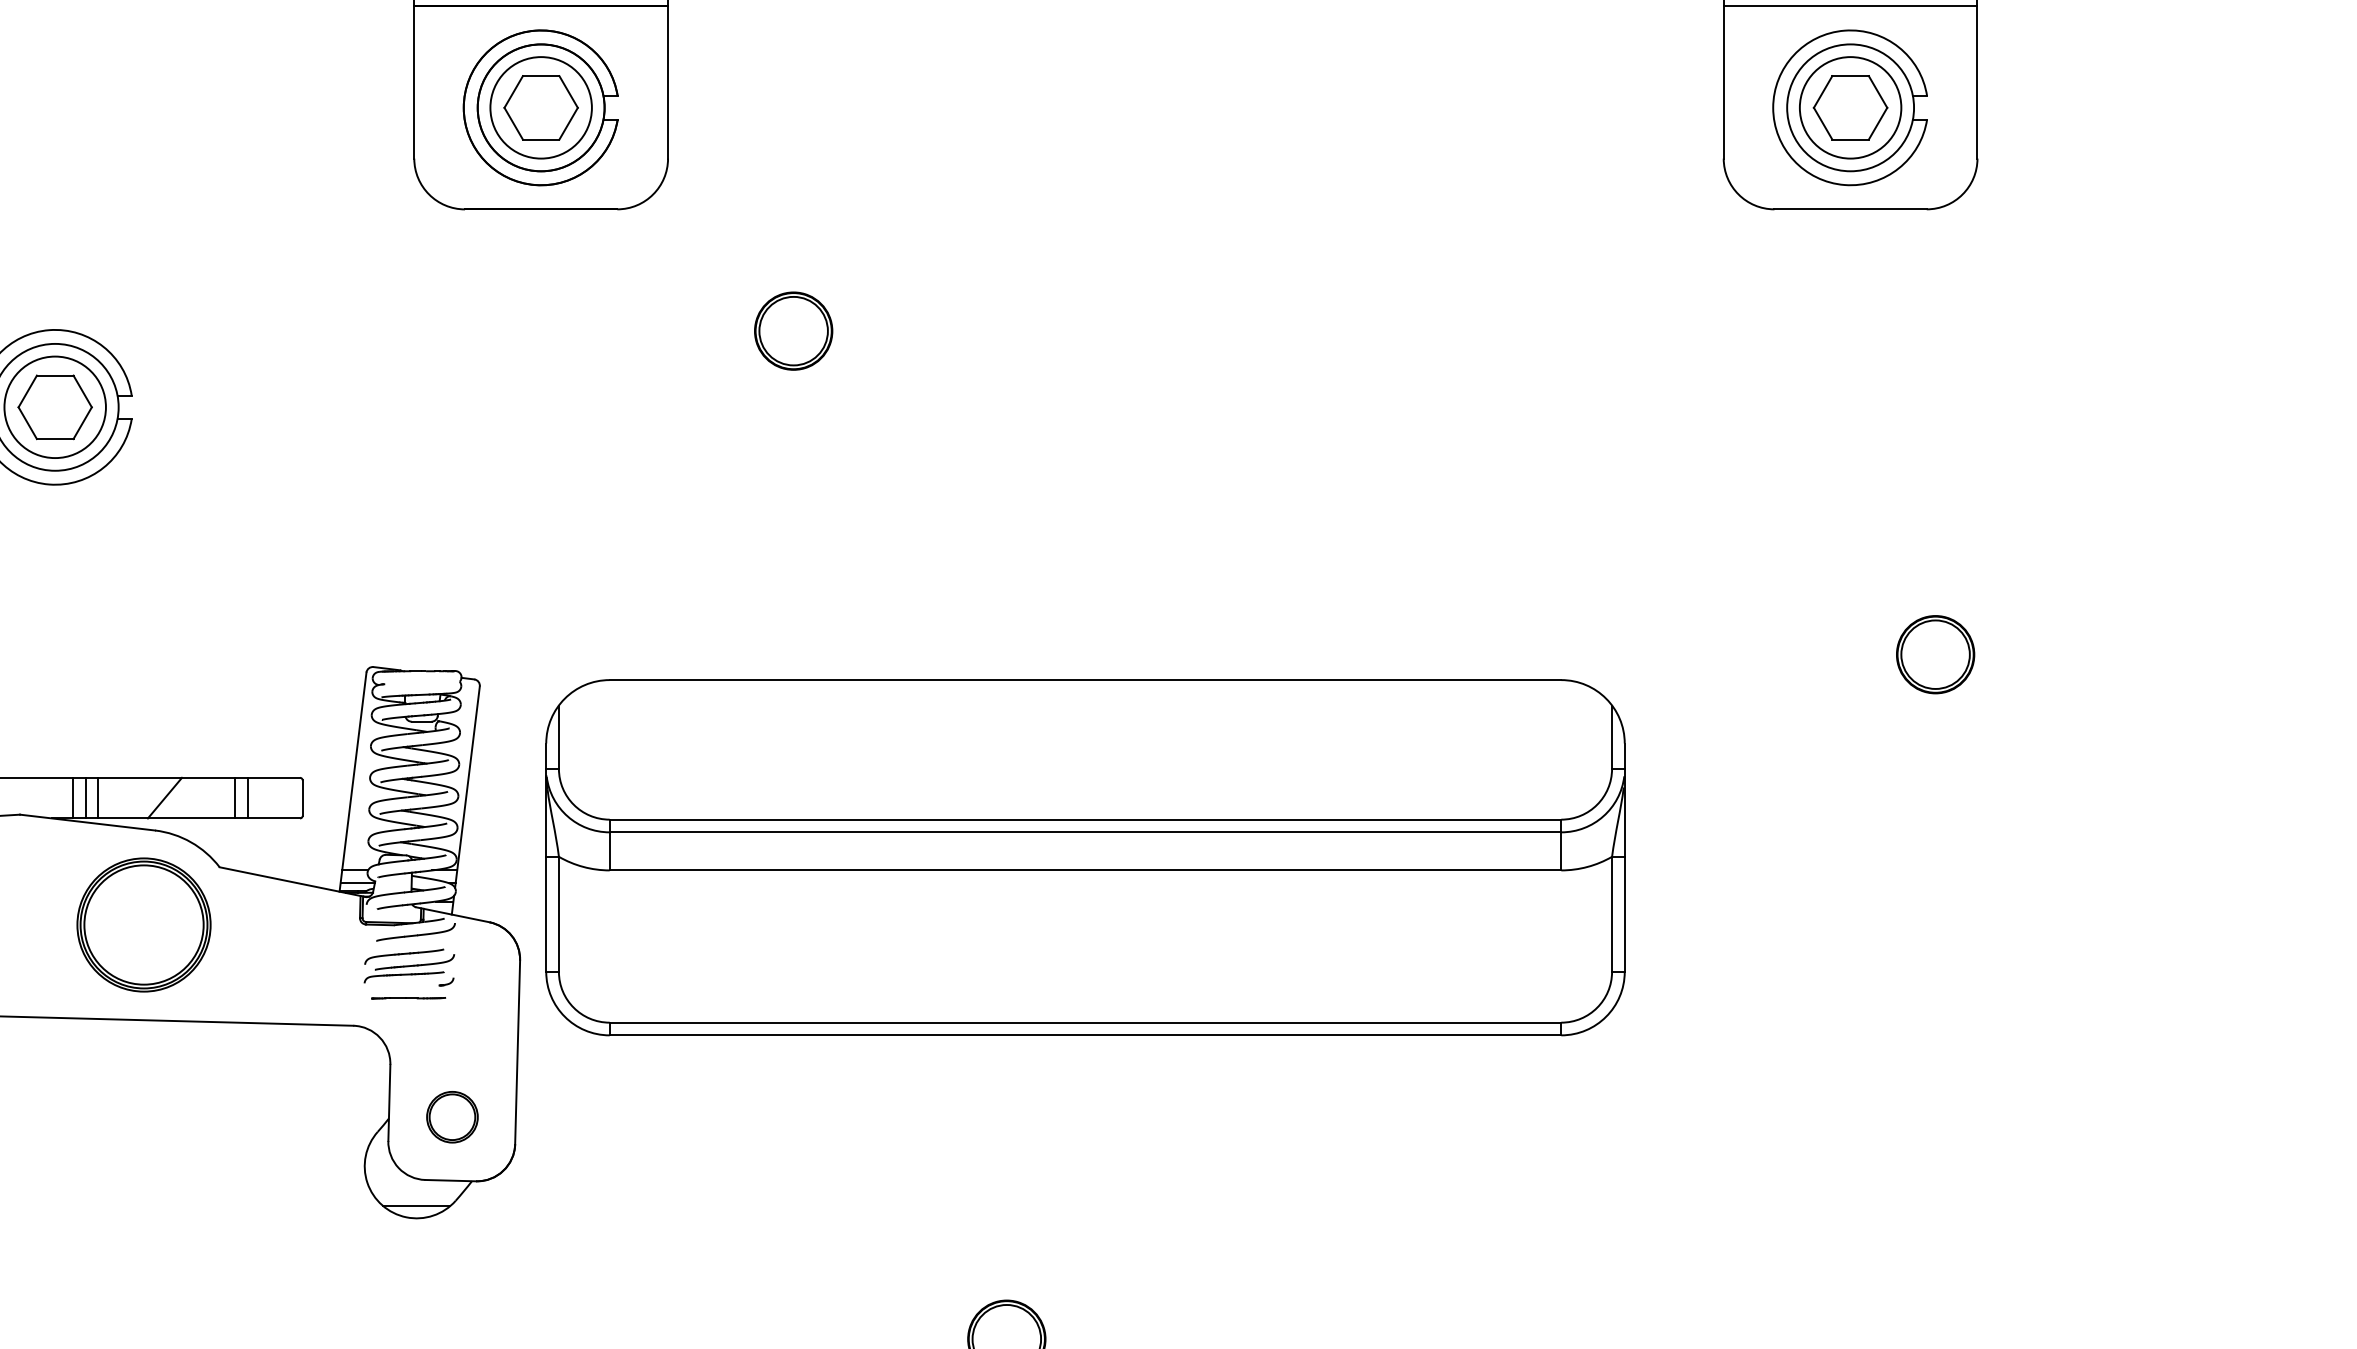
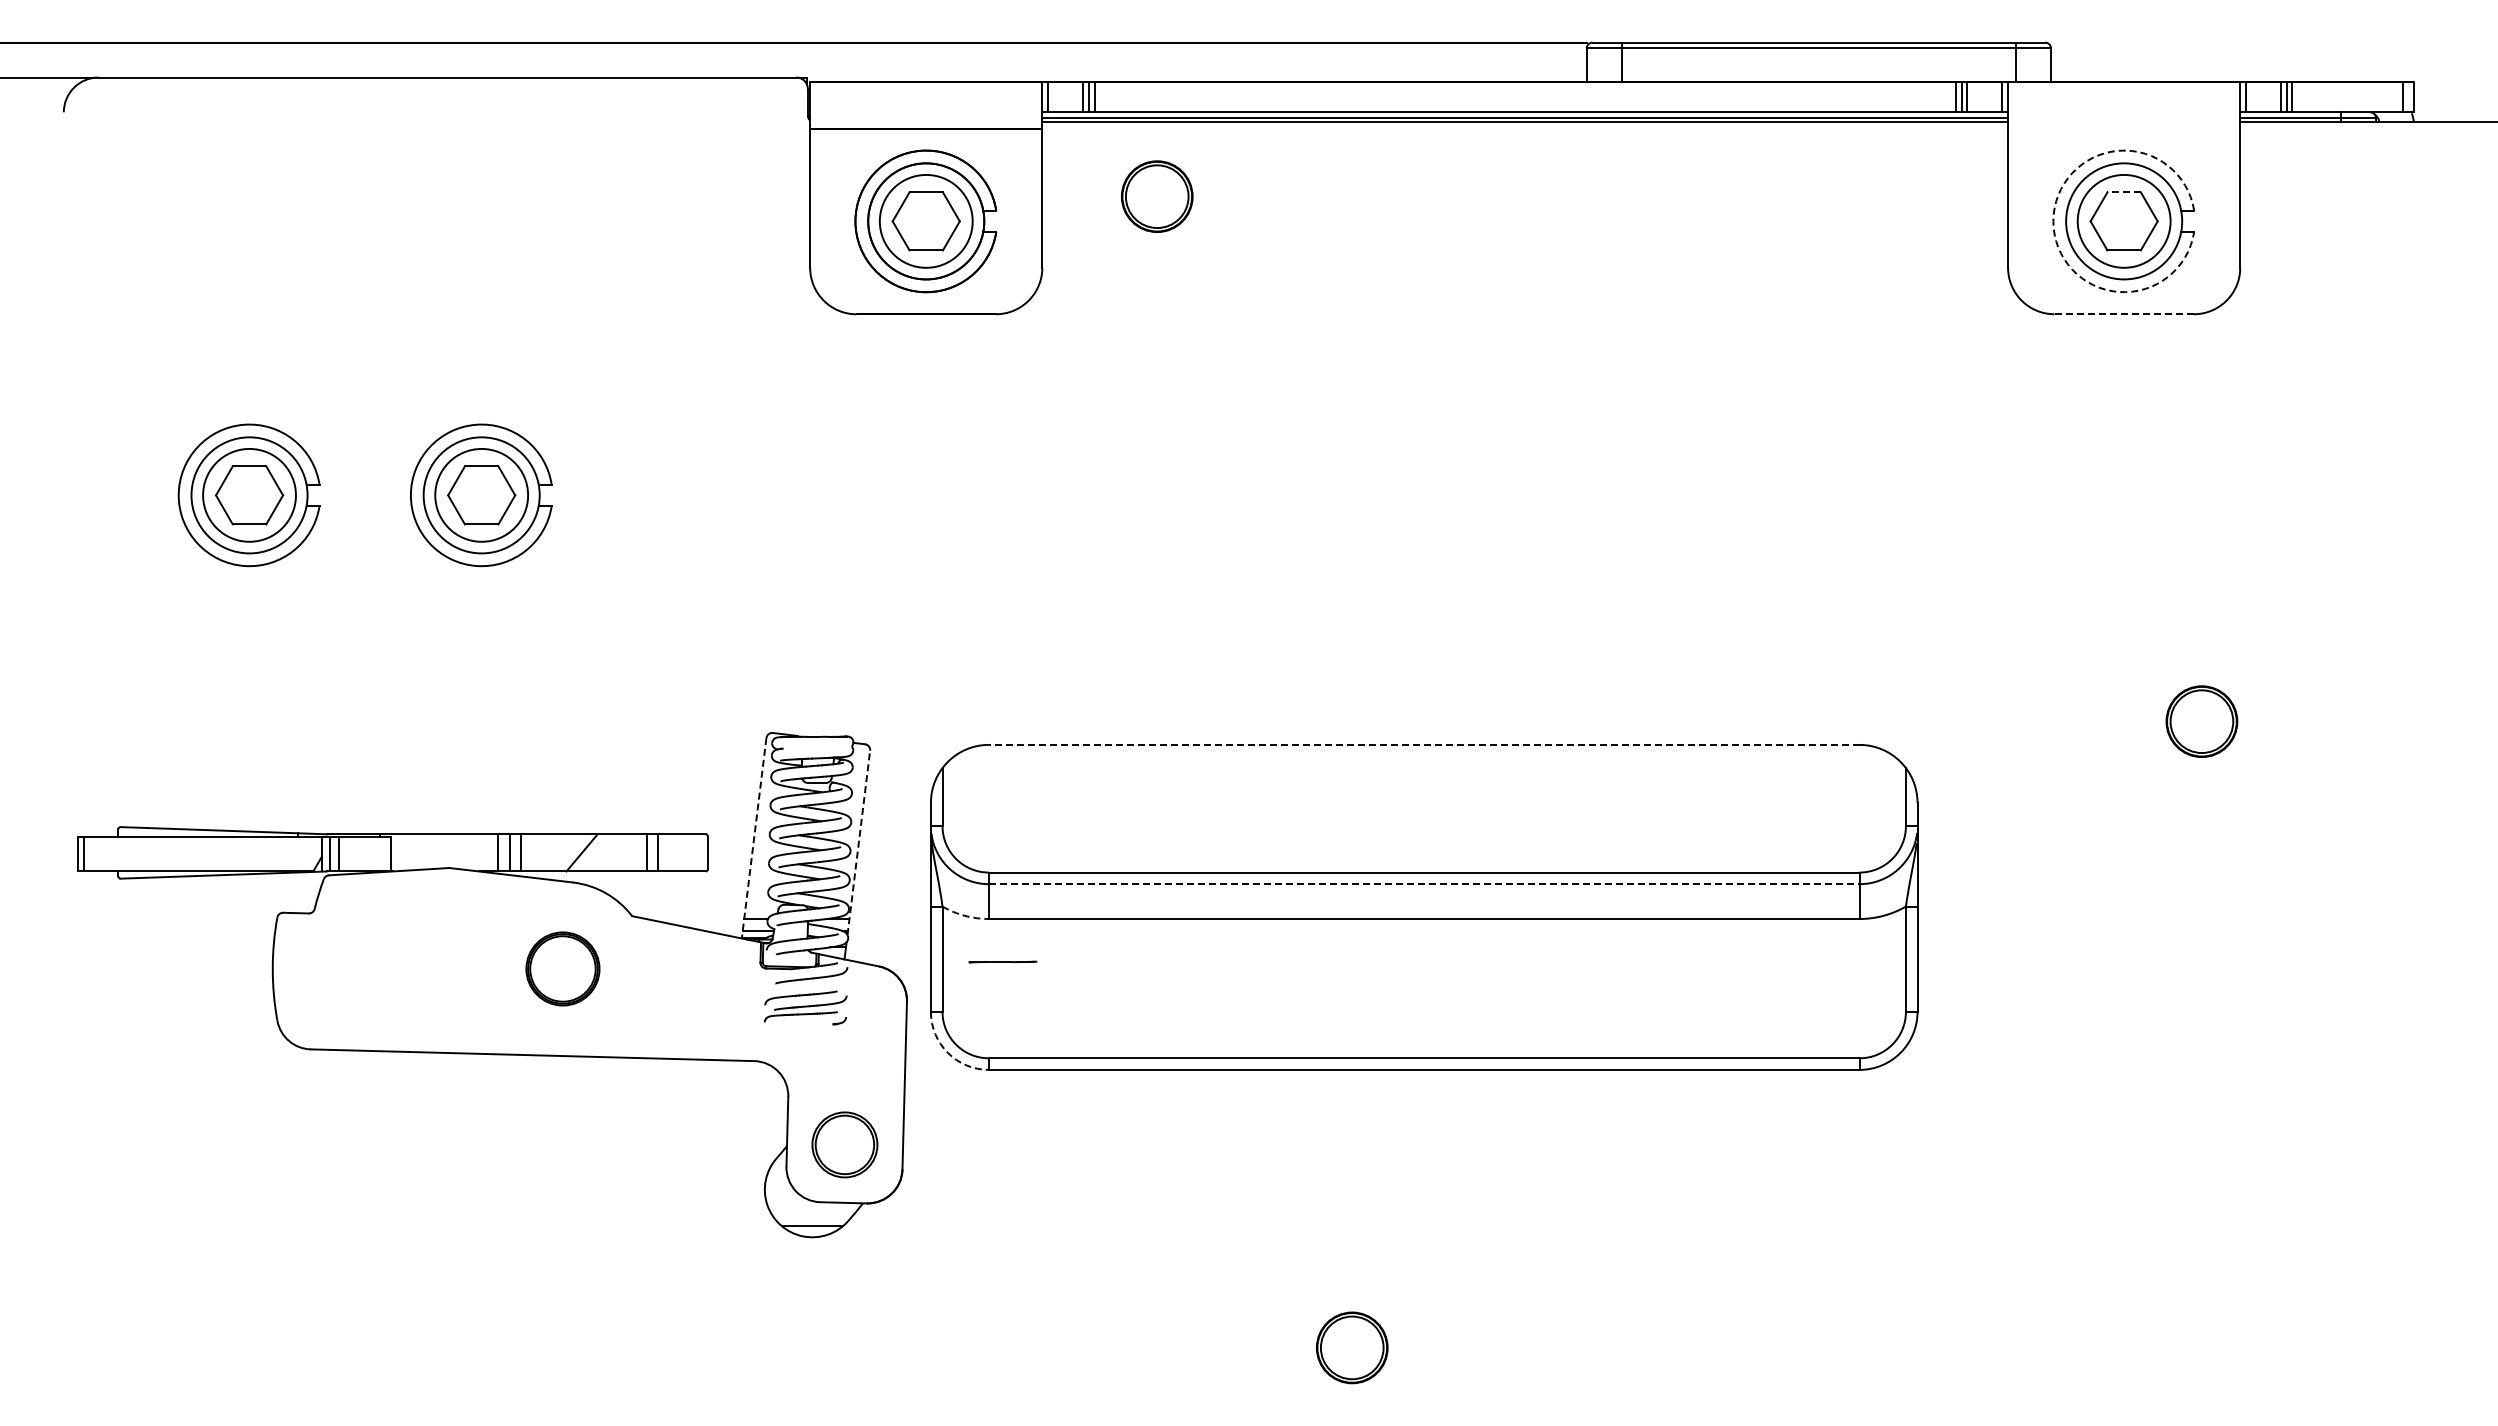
line: (1850, 6) -> (2124, 128), removed
line: (1850, 76) -> (2124, 192), solid -> dashed
arc: (1773, 107) -> (2053, 221), solid -> dashed
line: (1850, 209) -> (2124, 314), solid -> dashed
part: (793, 330) -> (1157, 196), moved
line: (1084, 679) -> (1423, 744), solid -> dashed
line: (353, 782) -> (754, 838), solid -> dashed
line: (467, 786) -> (858, 842), solid -> dashed
line: (1085, 832) -> (1424, 884), solid -> dashed
arc: (582, 866) -> (964, 915), solid -> dashed
part: (143, 924) -> (562, 968), size x0.6
line: (408, 997) -> (1002, 961), moved
arc: (564, 1016) -> (947, 1052), solid -> dashed
part: (452, 1116) -> (845, 1144), size x1.4

